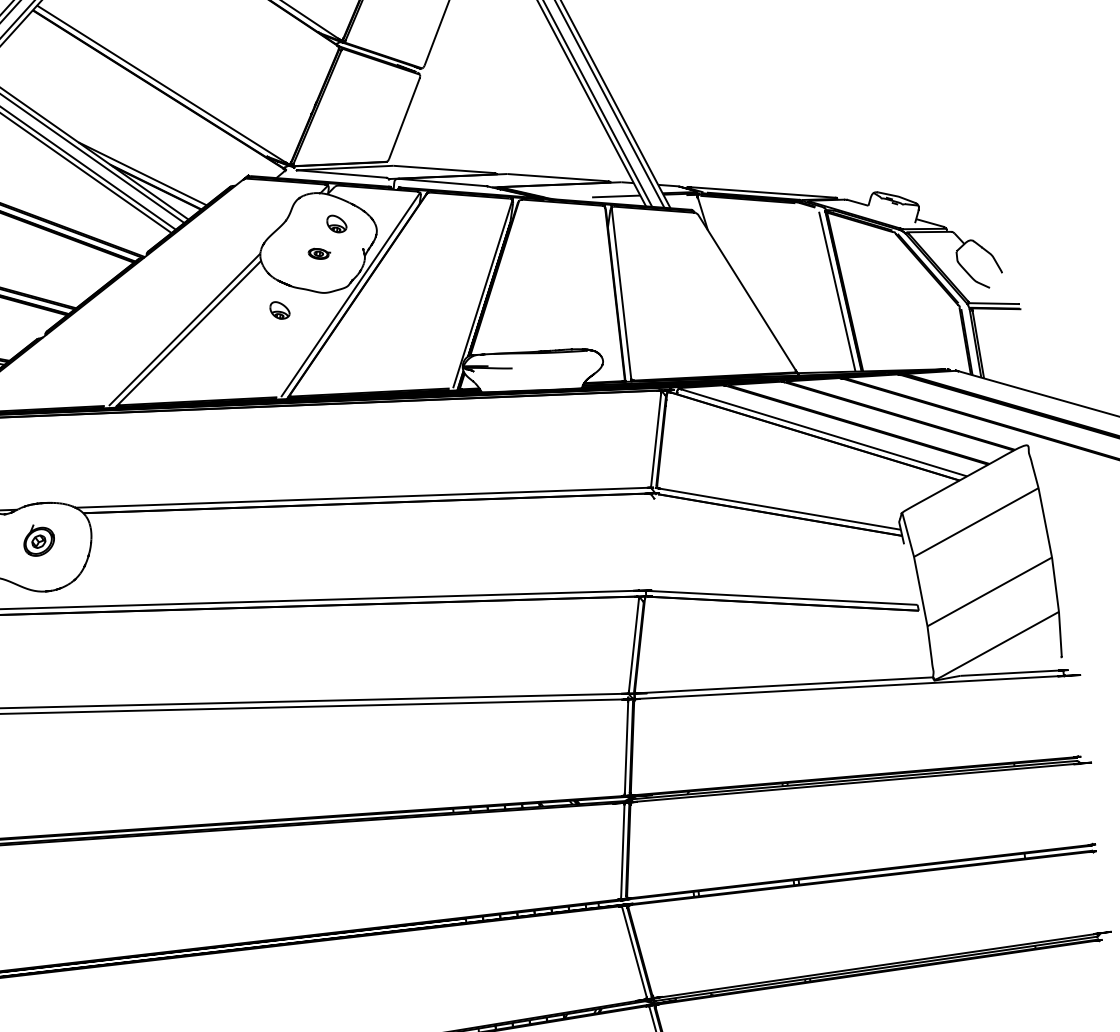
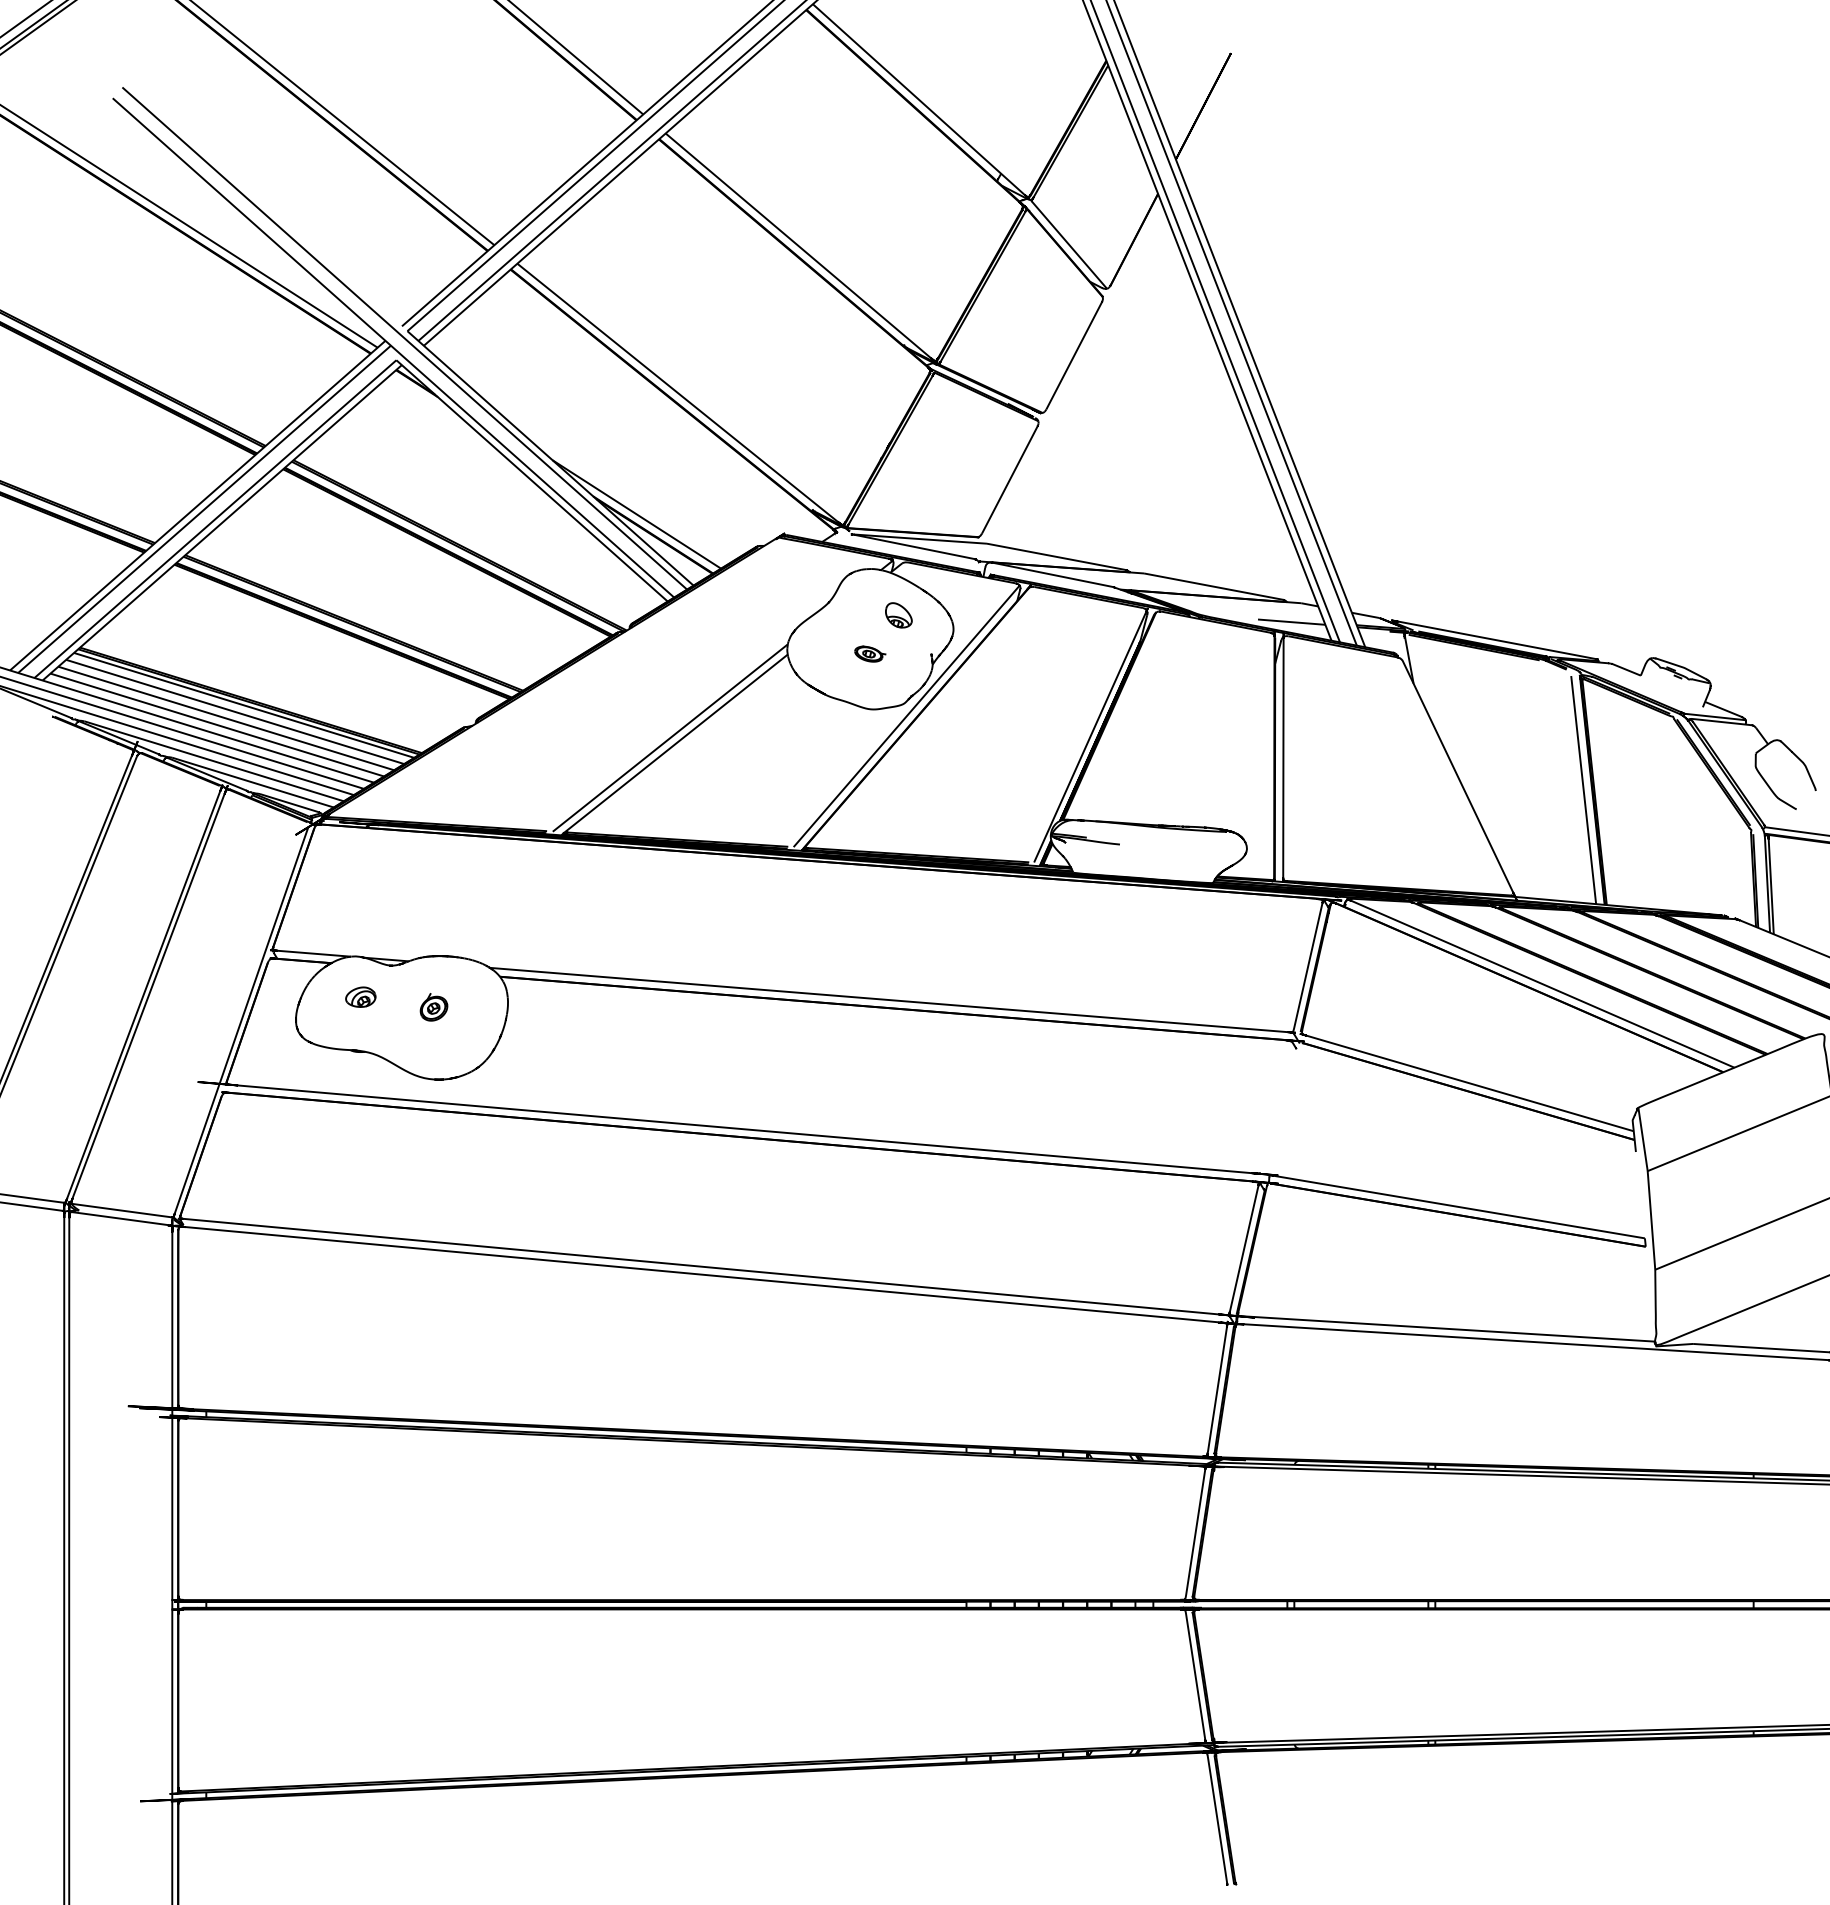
part: (279, 310) -> (805, 726), removed
part: (38, 540) -> (433, 1007), size x0.62

